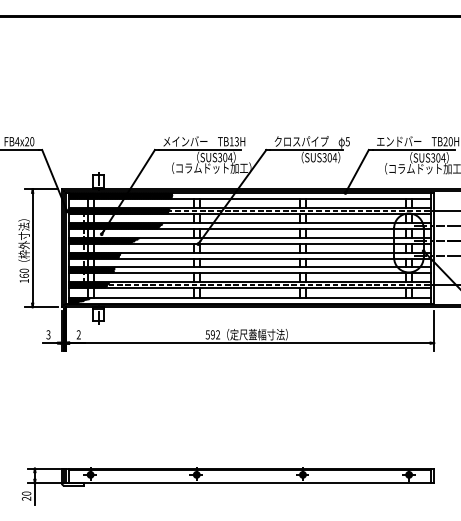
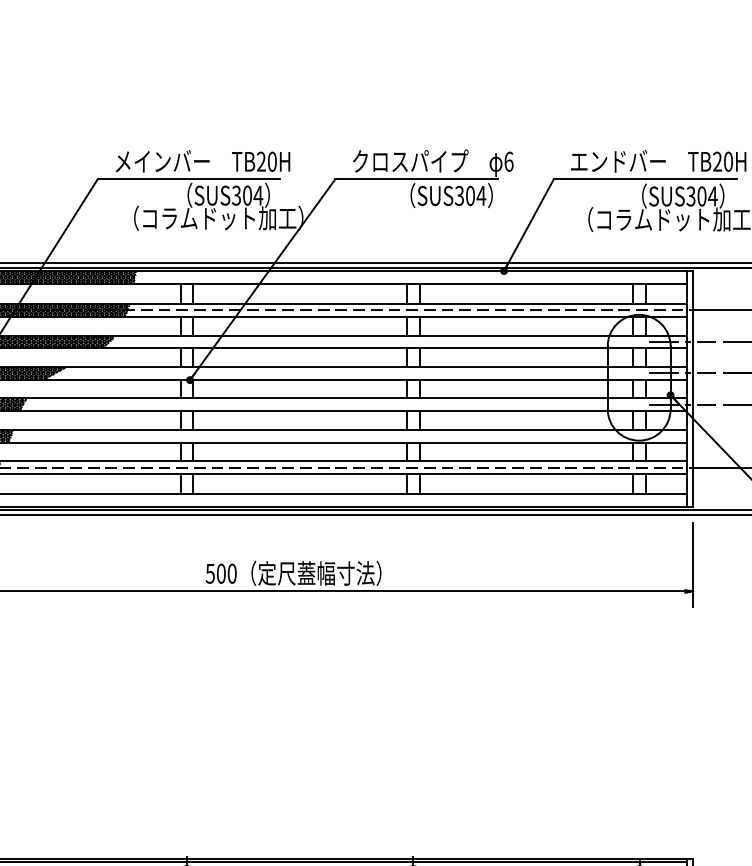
text: (233, 141) -> (265, 161), TB13H -> TB20H
text: (347, 141) -> (508, 161), 5 -> 6
text: (215, 334) -> (226, 572), 592 -> 500

